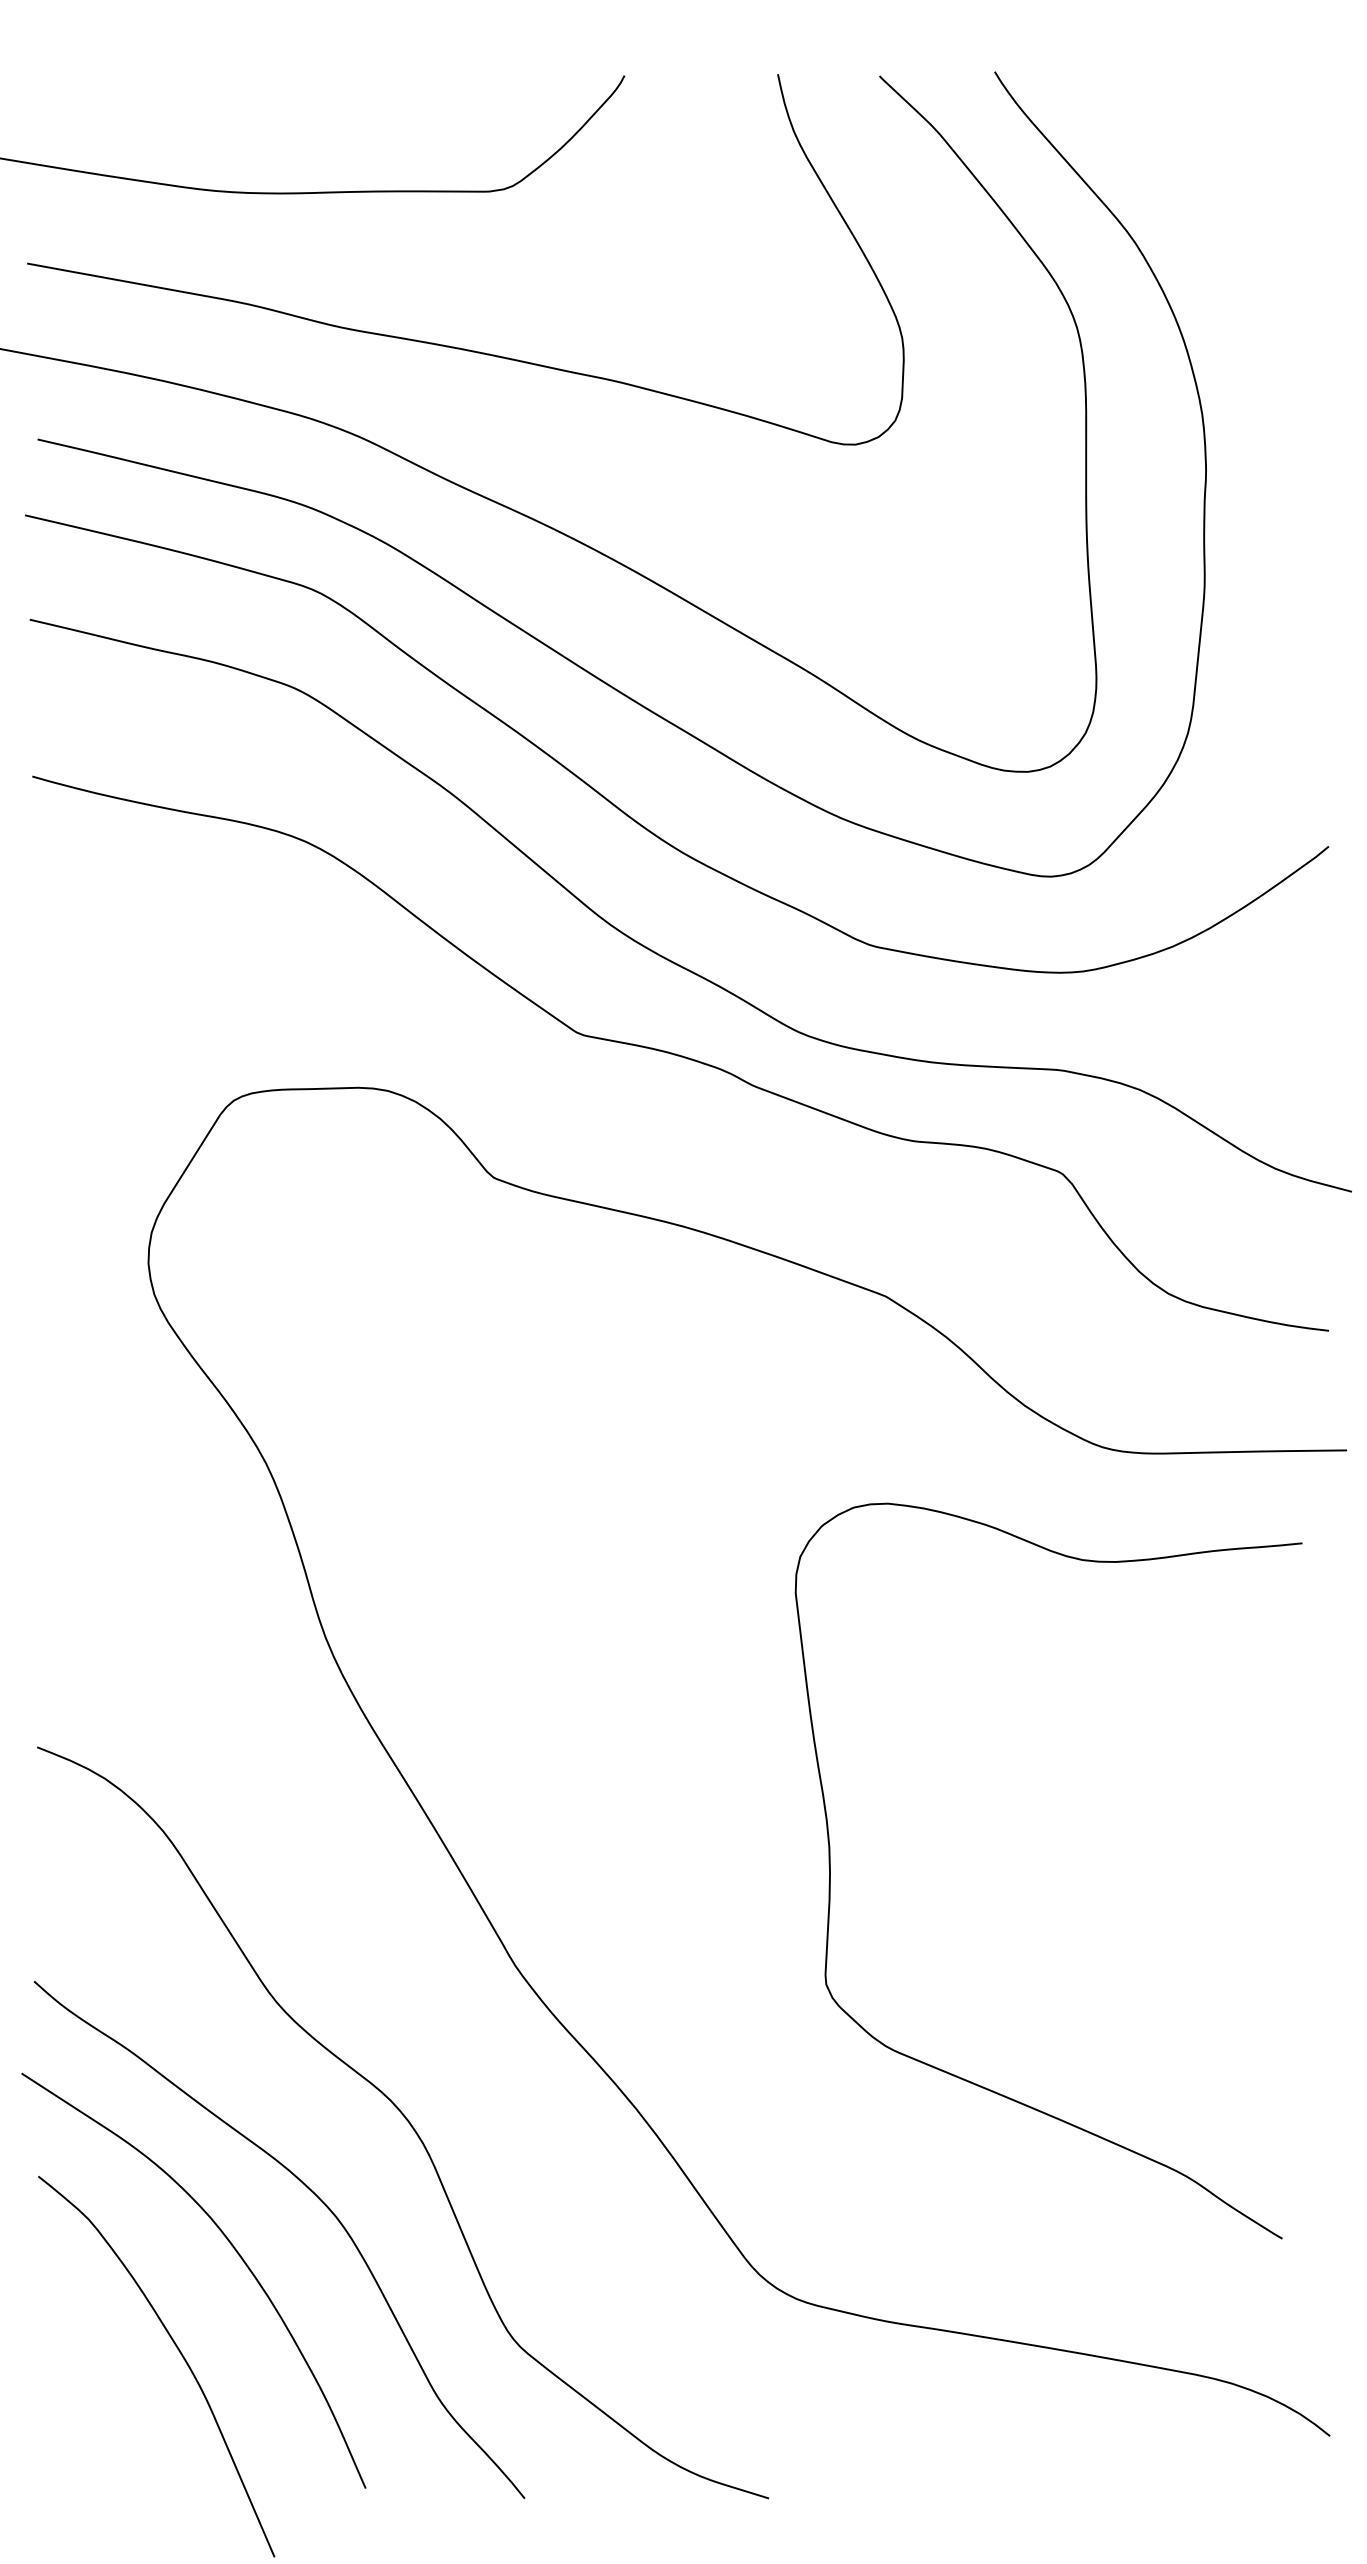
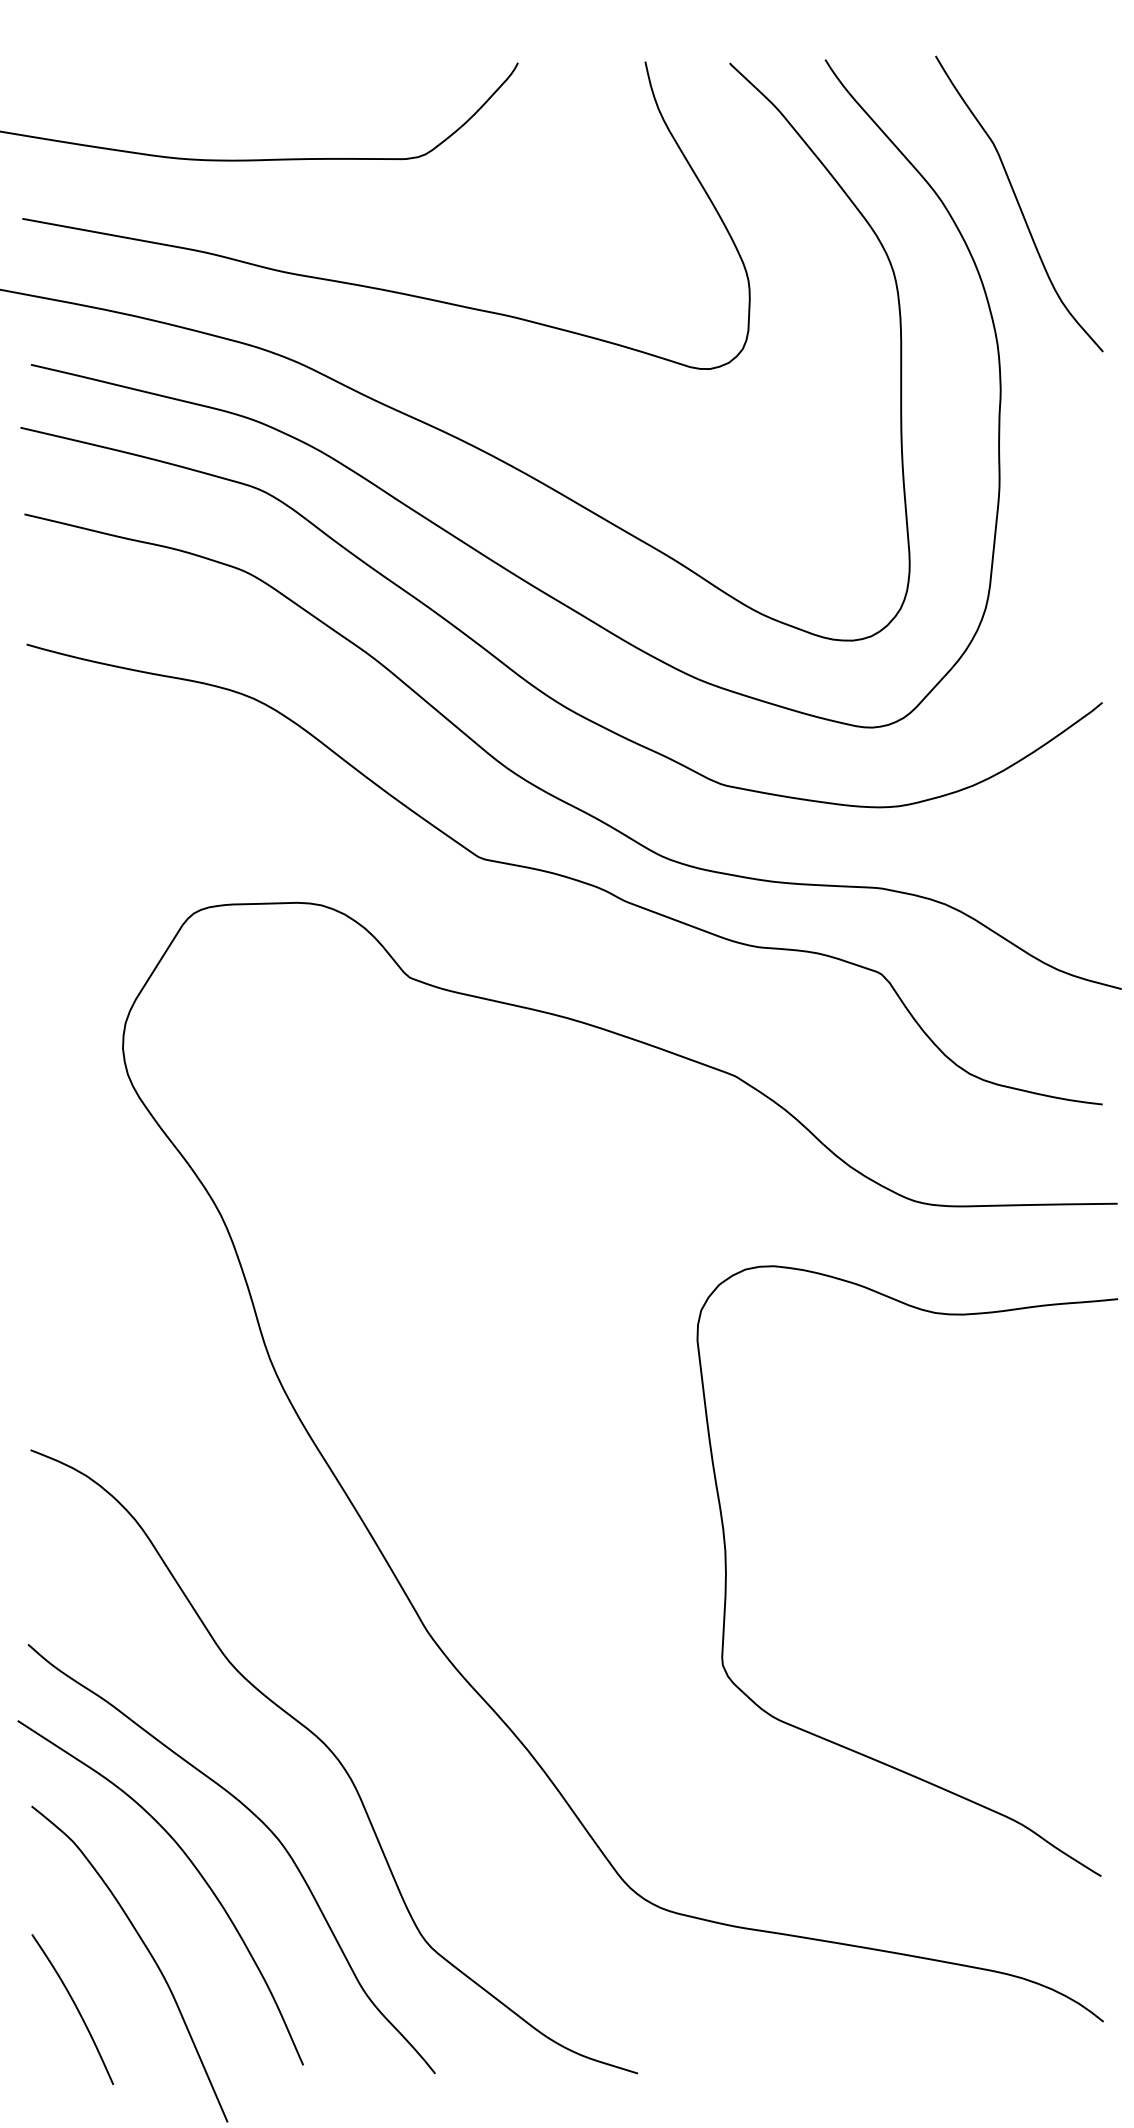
curve: (1228, 245) -> (1019, 203), added
curve: (830, 1870) -> (726, 1570), moved
curve: (91, 2418) -> (75, 2007), added

